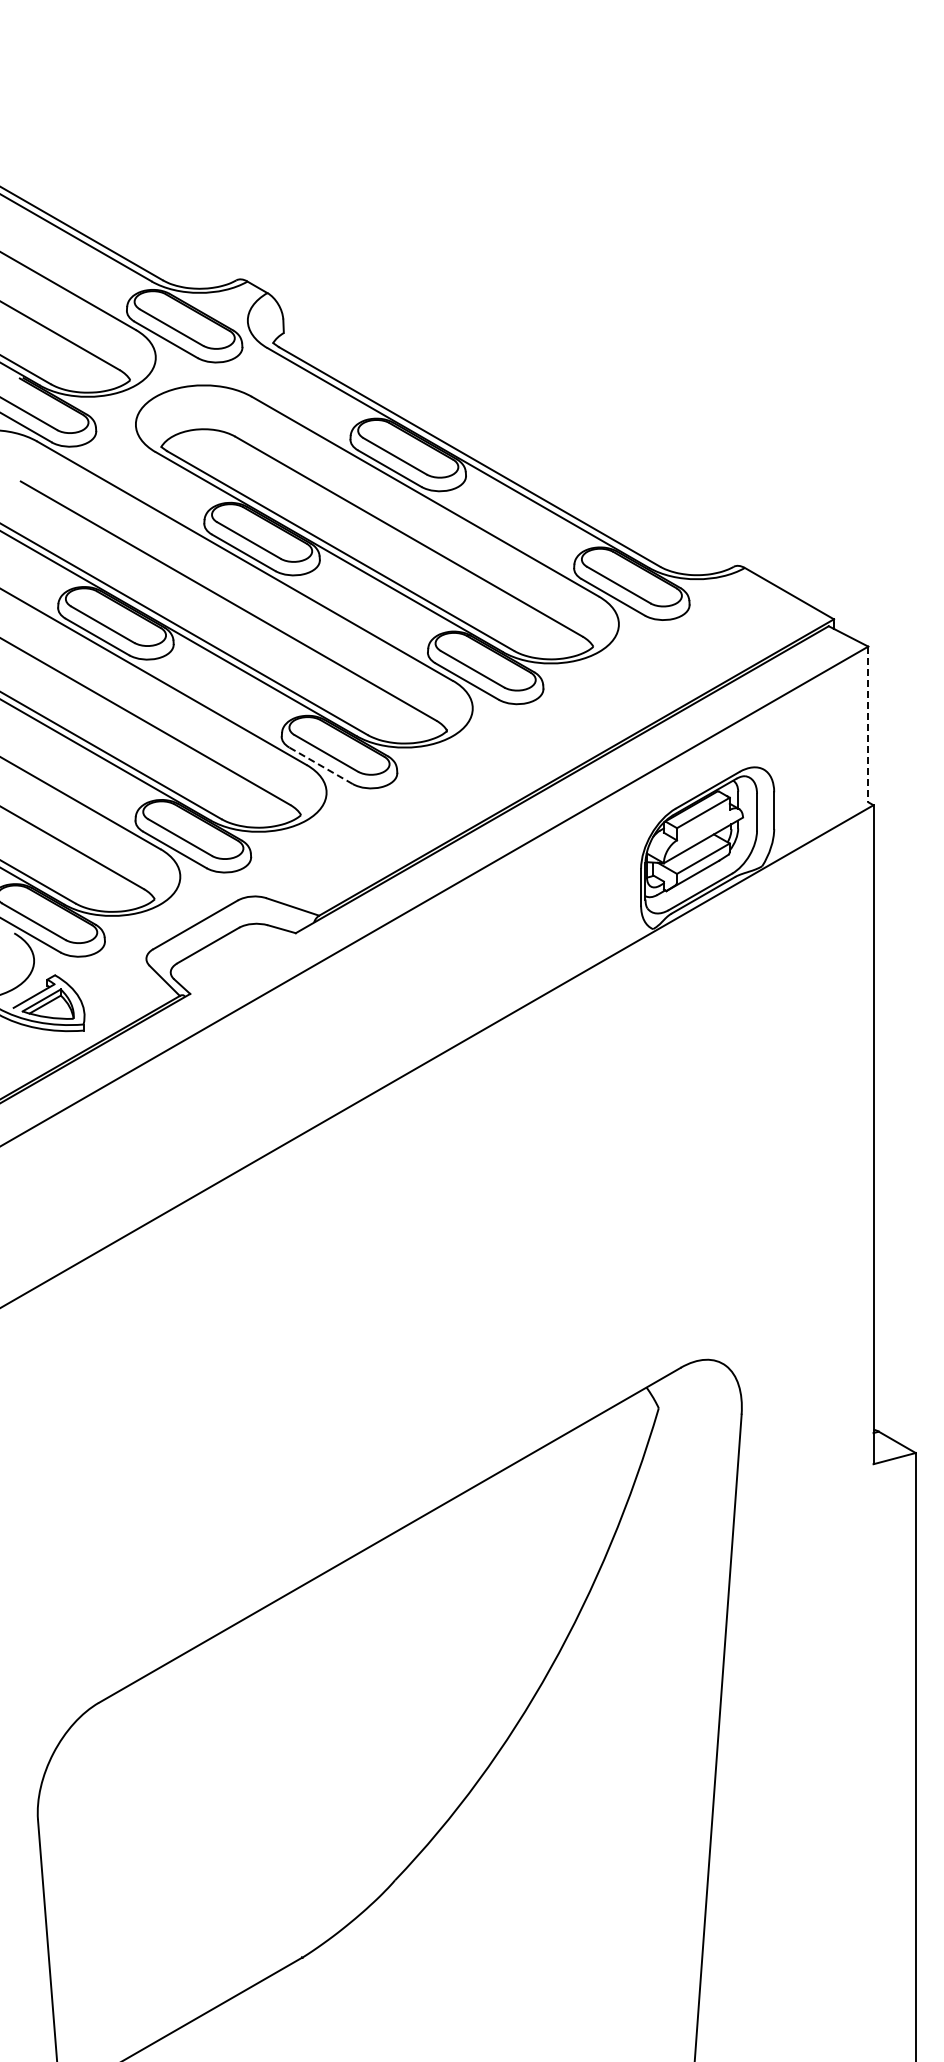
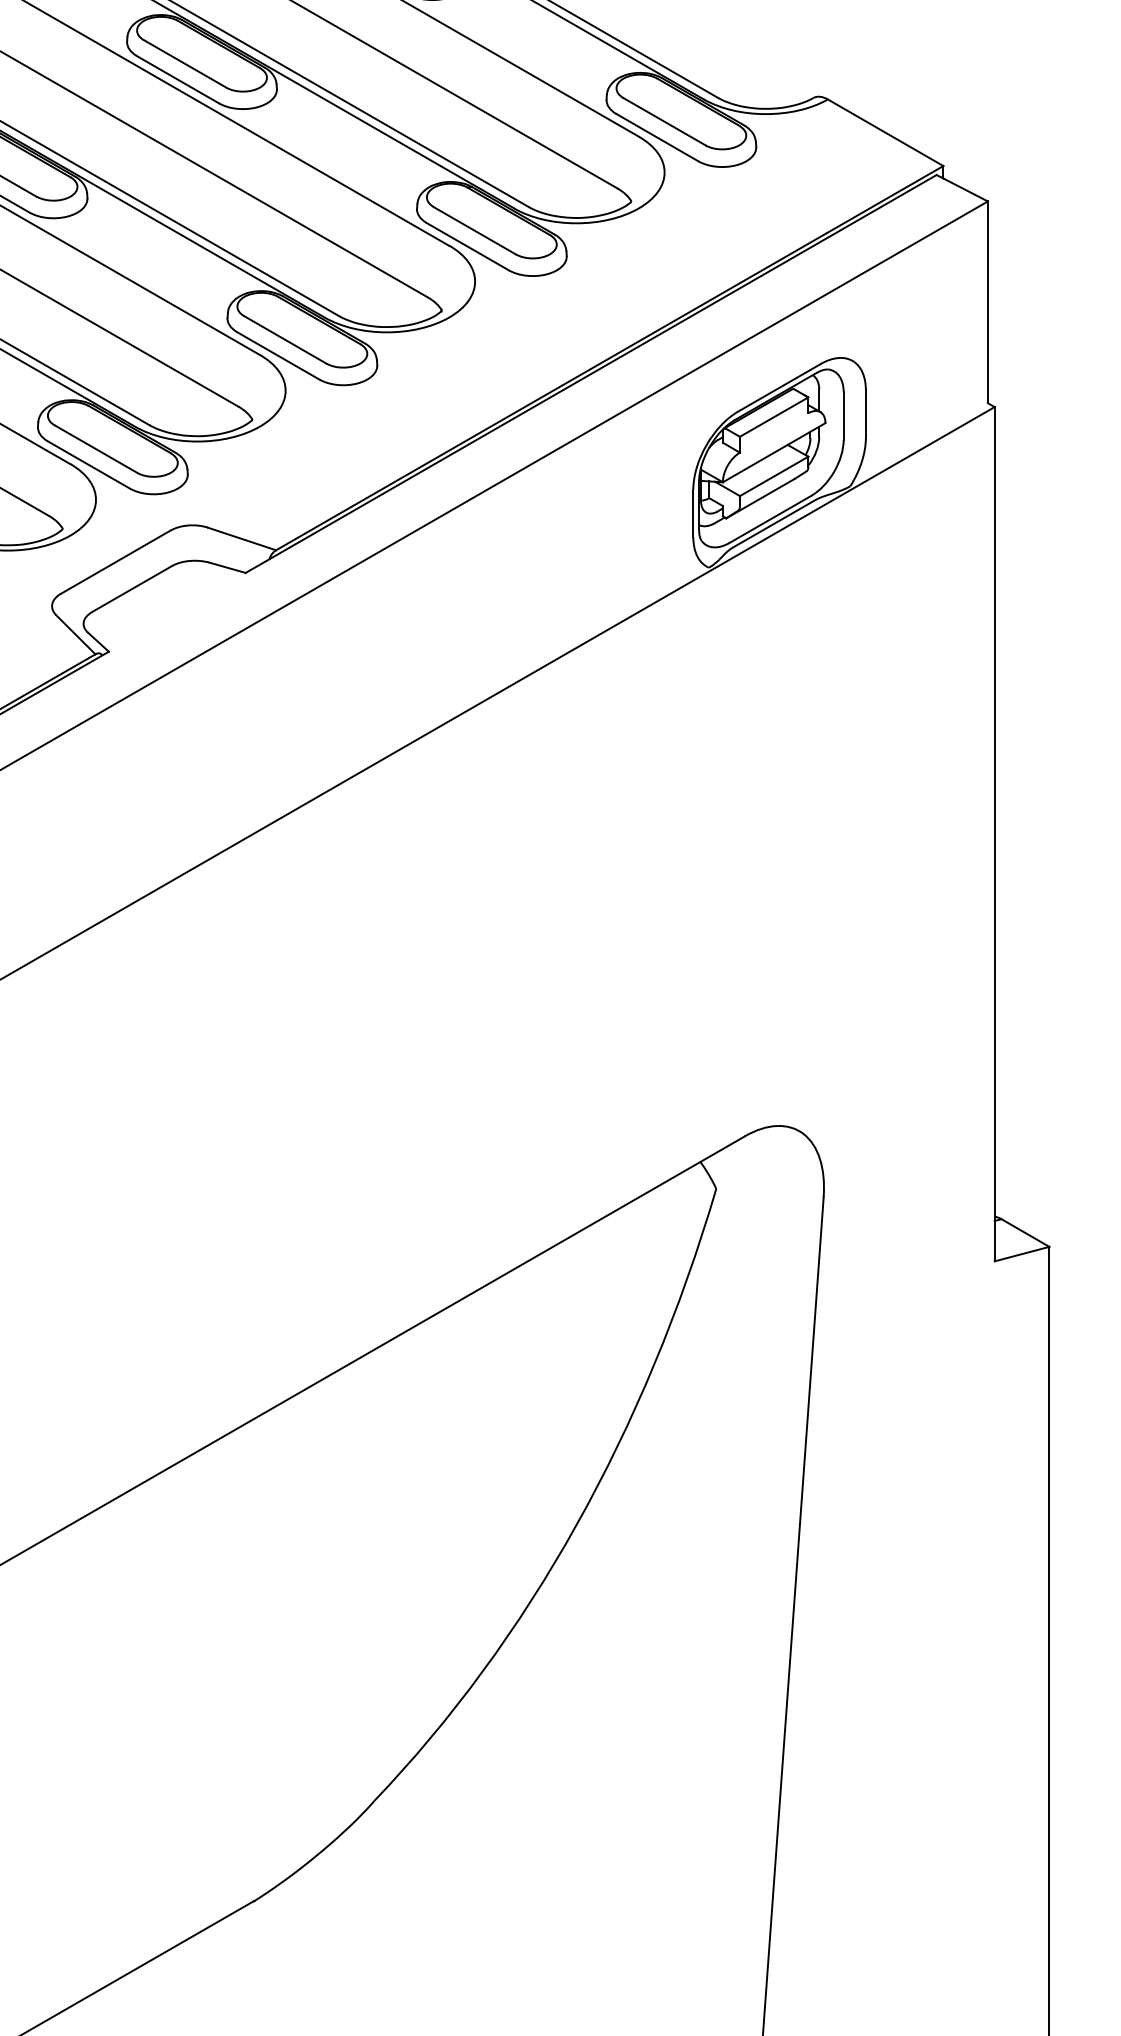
line: (868, 724) -> (988, 302), dashed -> solid
line: (321, 765) -> (279, 355), dashed -> solid

